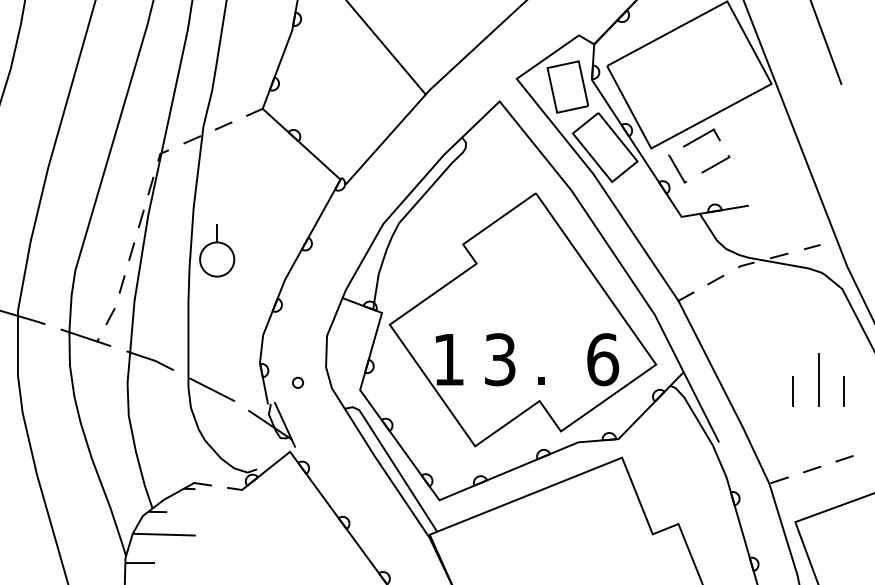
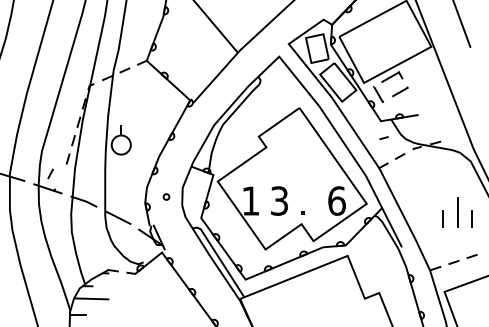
line: (811, 246) -> (383, 137), moved
line: (110, 315) -> (50, 173), moved
circle: (298, 381) -> (166, 196), moved

